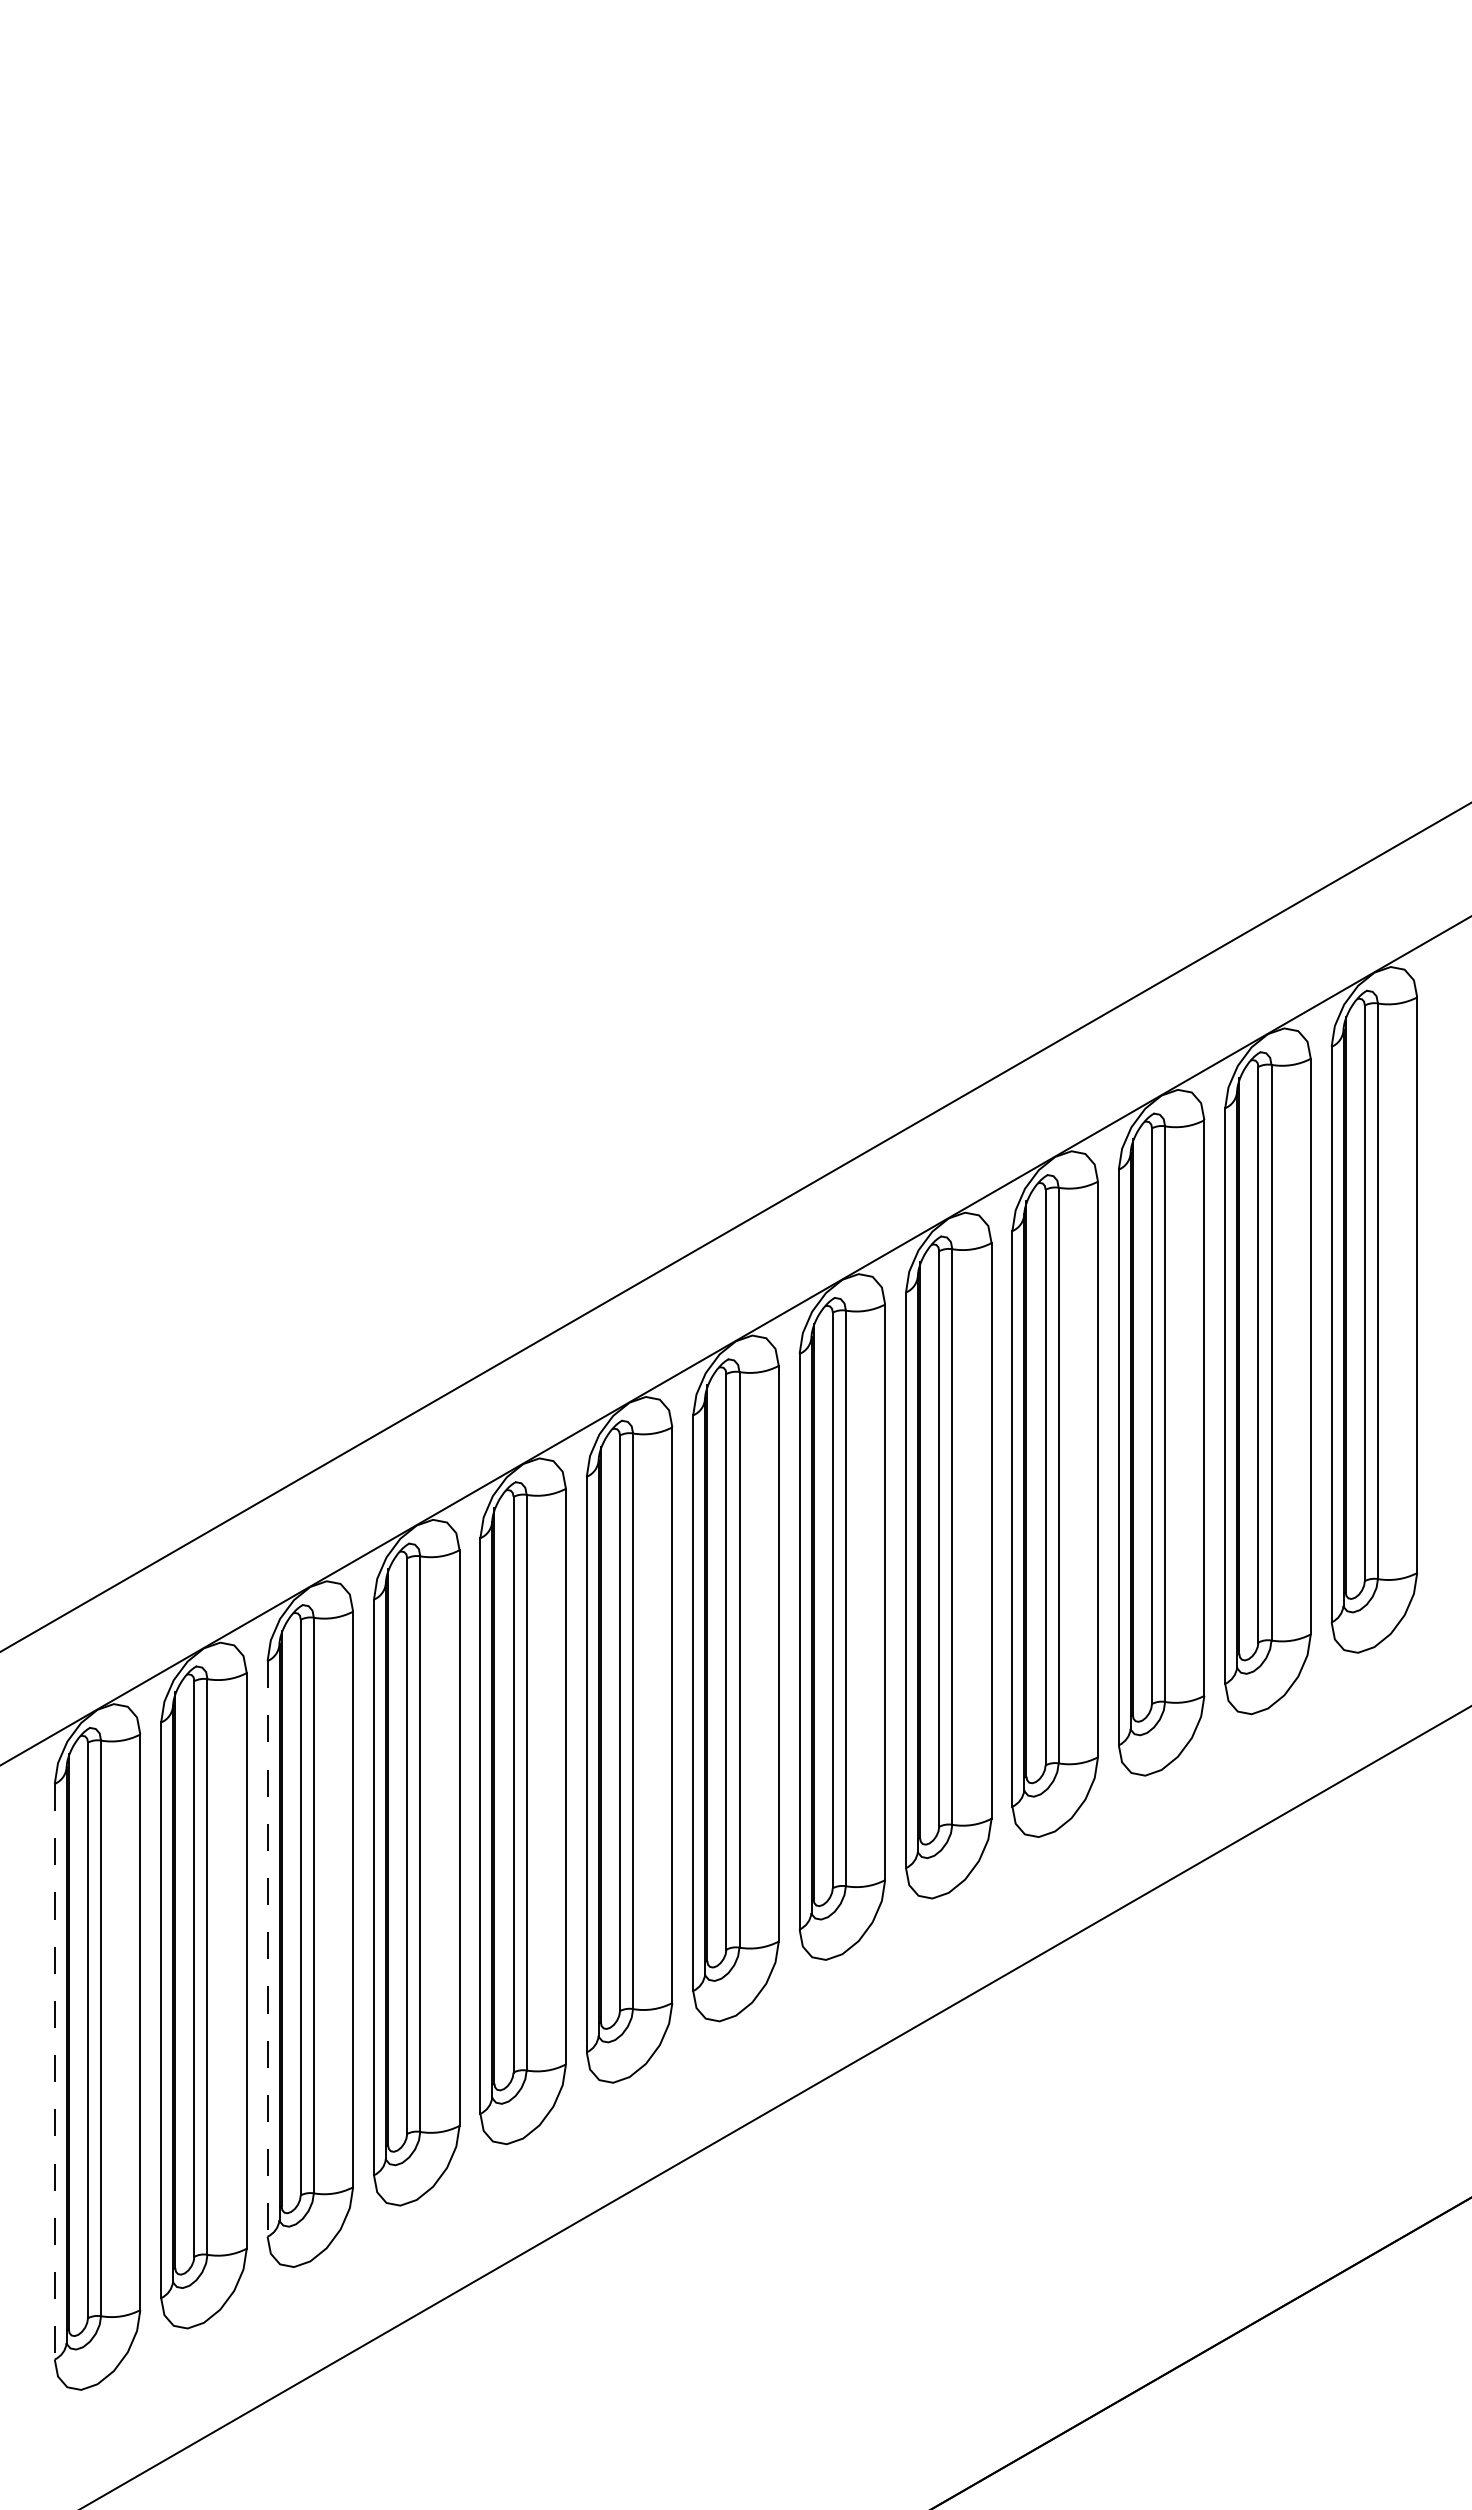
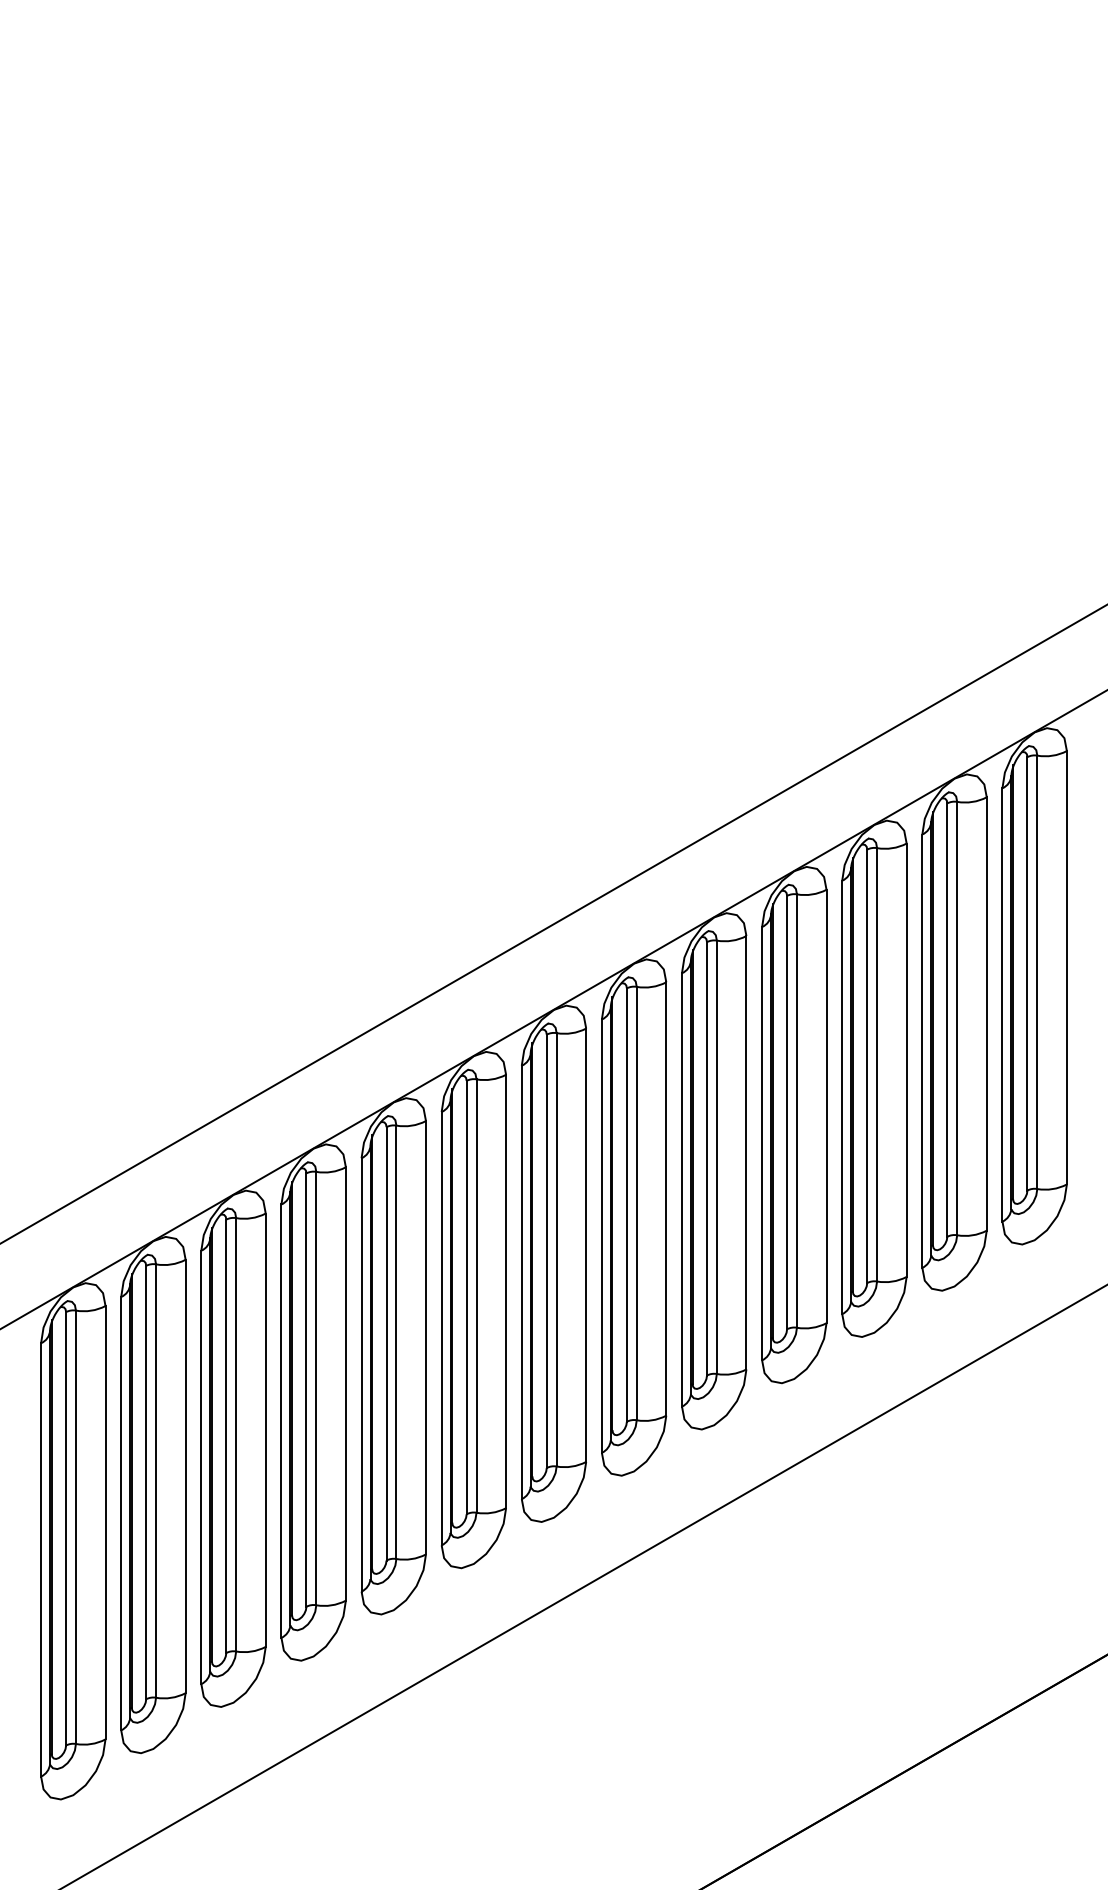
line: (267, 1948) -> (201, 1467), dashed -> solid
line: (55, 2071) -> (41, 1559), dashed -> solid

